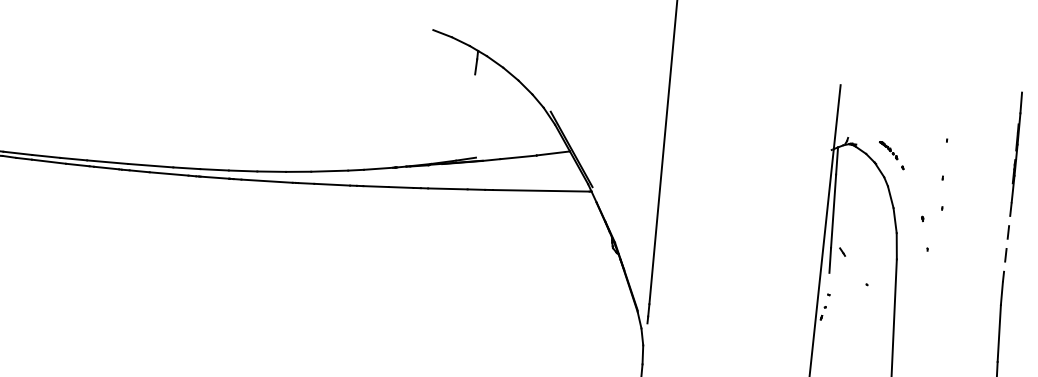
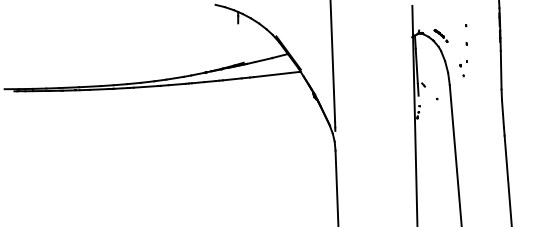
part: (929, 228) -> (463, 68), size x0.71
line: (1007, 242) -> (501, 70), dashed -> solid

